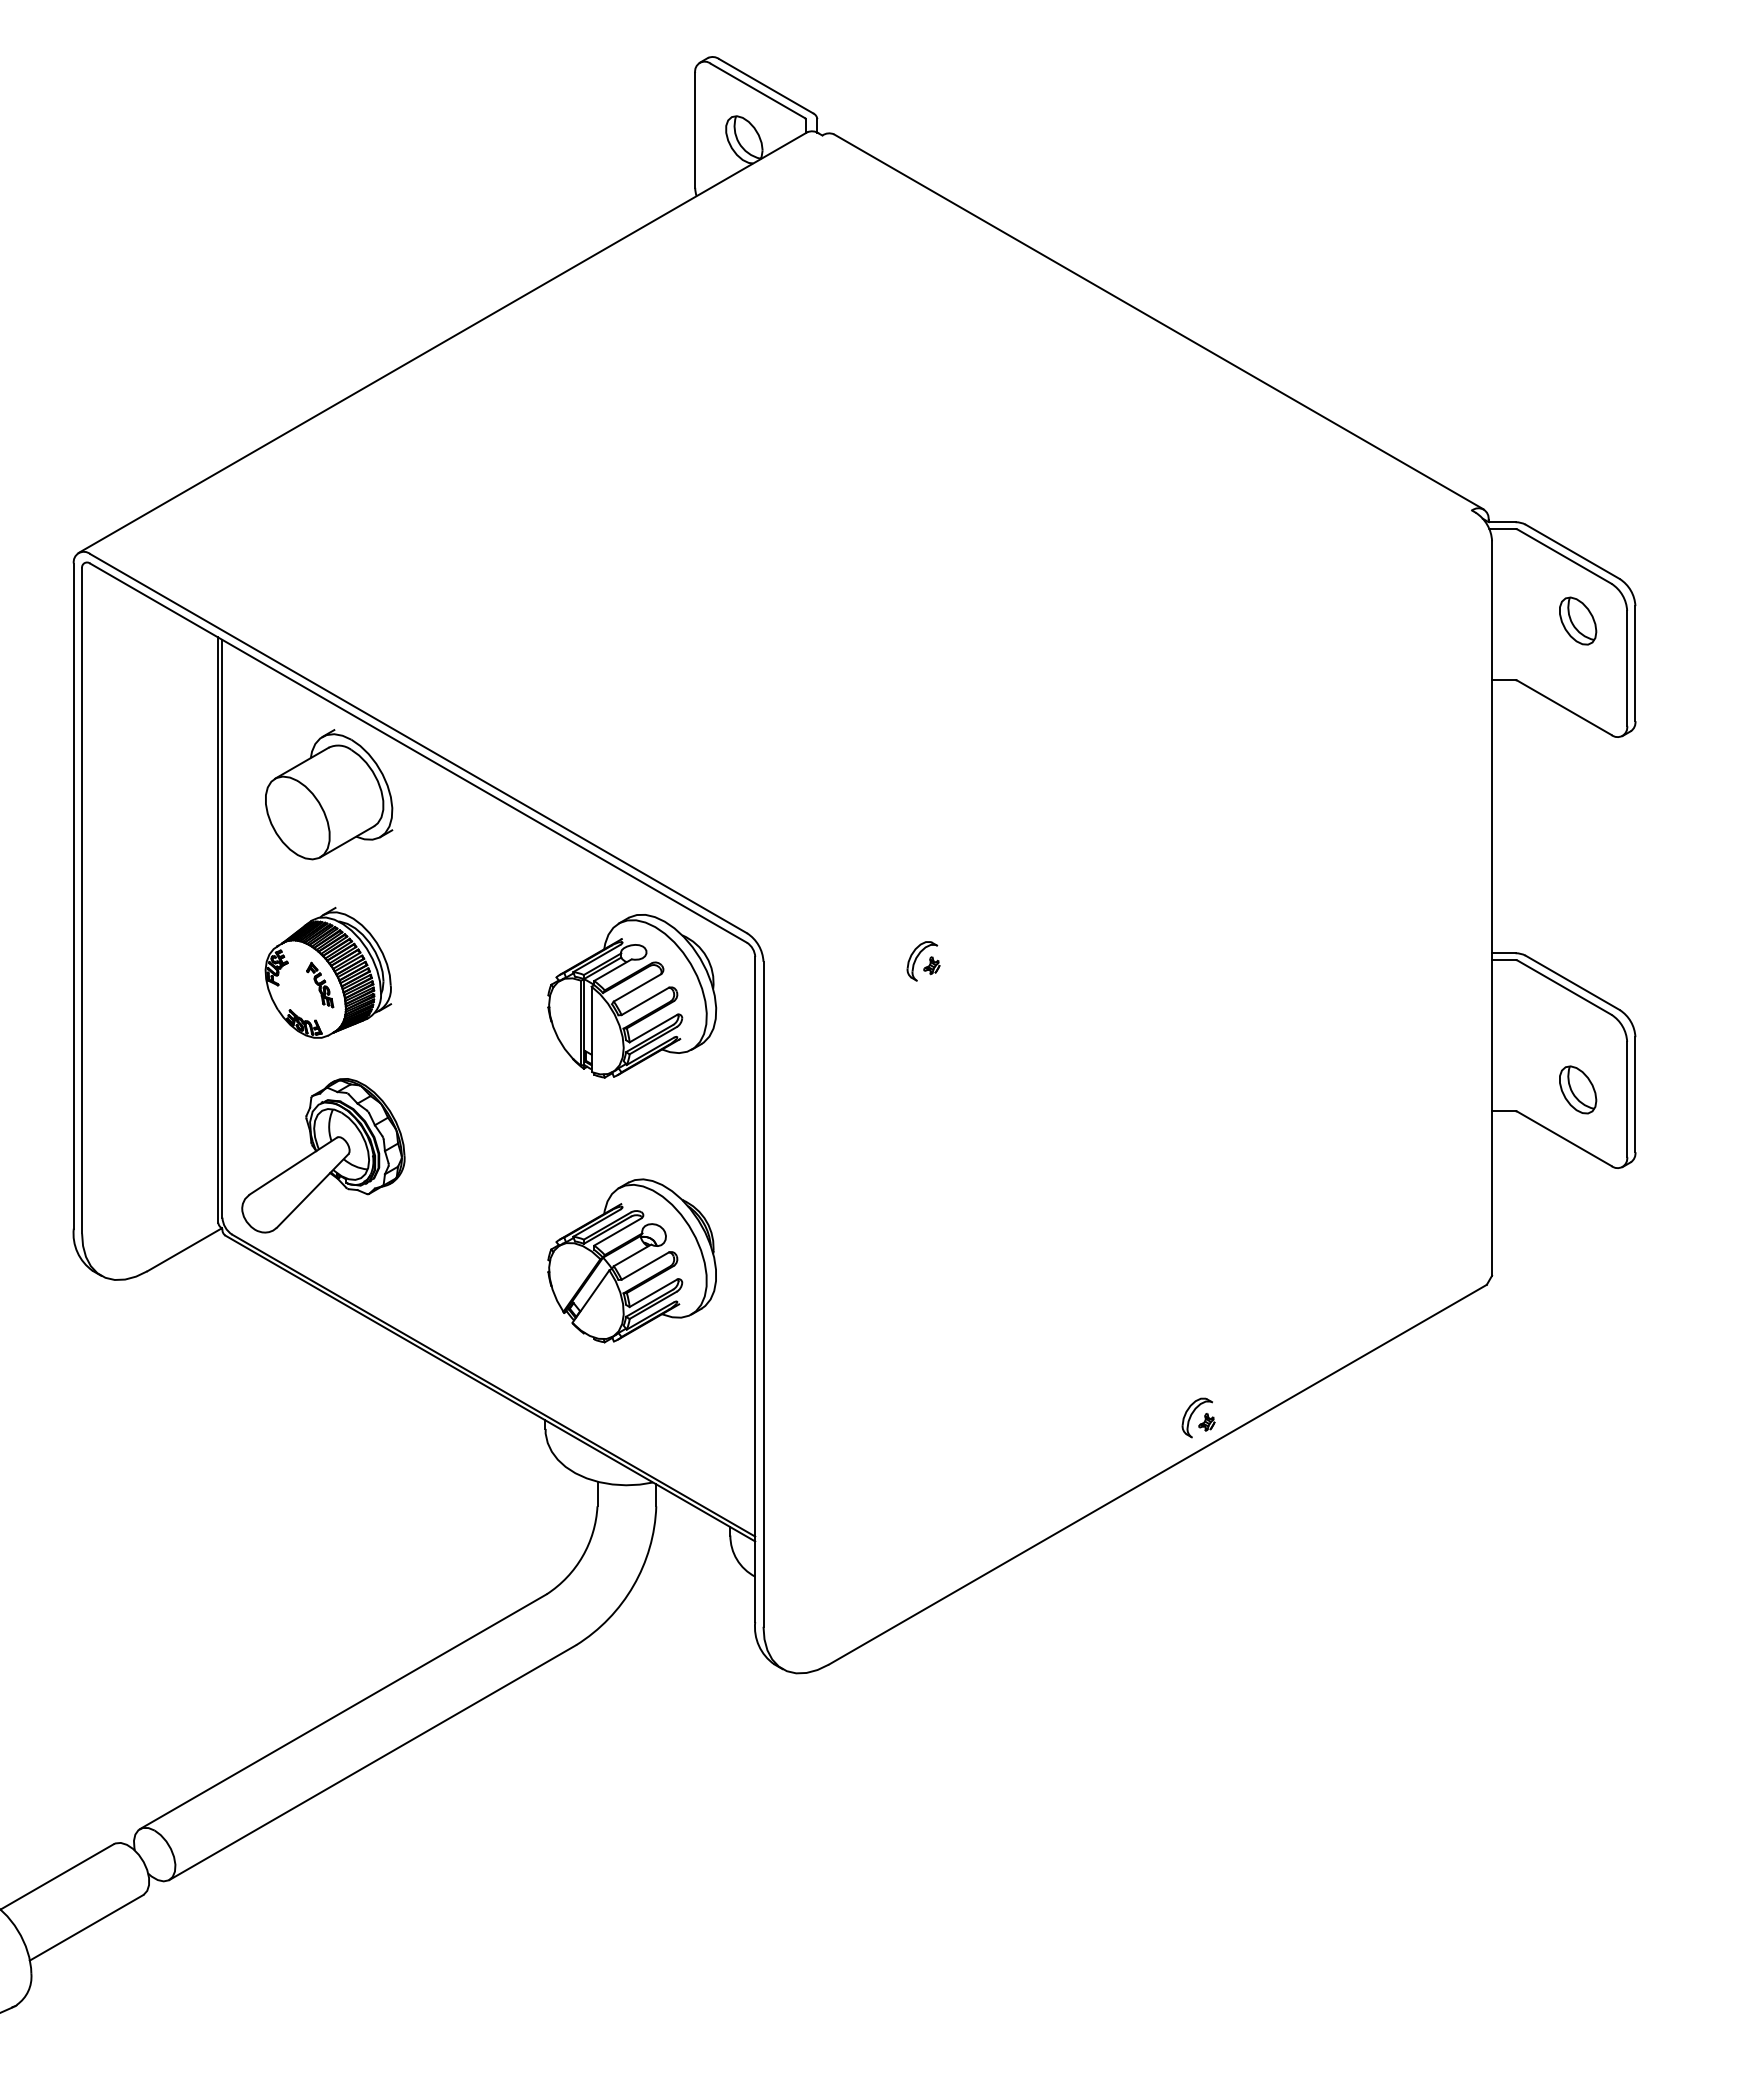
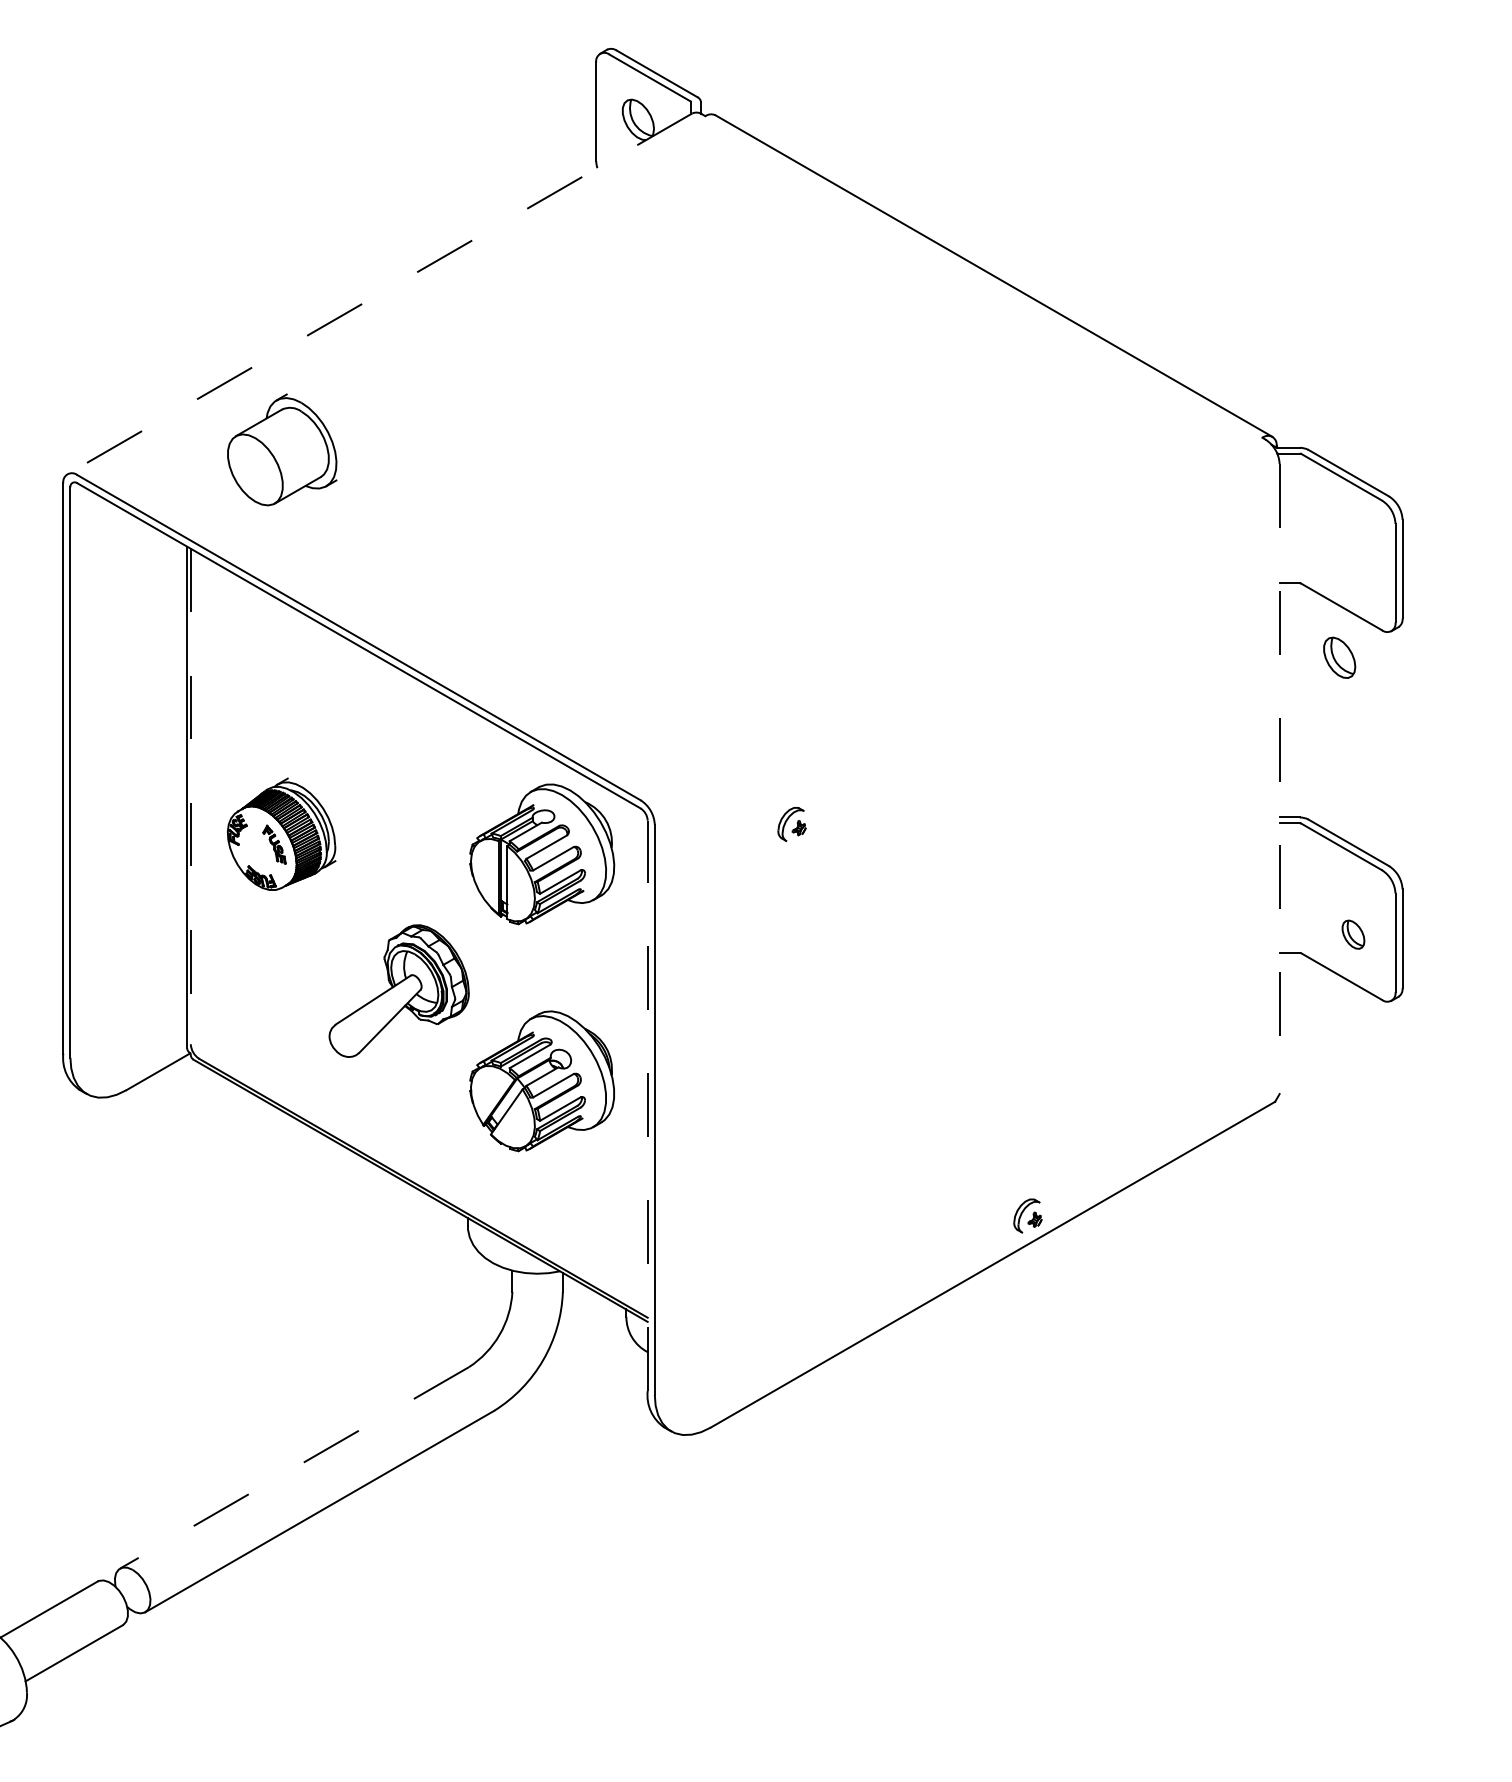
line: (442, 342) -> (379, 293), solid -> dashed
part: (1578, 620) -> (1340, 657), moved
part: (329, 794) -> (282, 449), moved
line: (1492, 908) -> (1279, 779), solid -> dashed
line: (222, 928) -> (190, 796), solid -> dashed
part: (1578, 1089) -> (1353, 934), size x0.7
part: (323, 1155) -> (399, 990), moved
line: (755, 1289) -> (647, 1105), solid -> dashed
line: (343, 1711) -> (294, 1467), solid -> dashed

